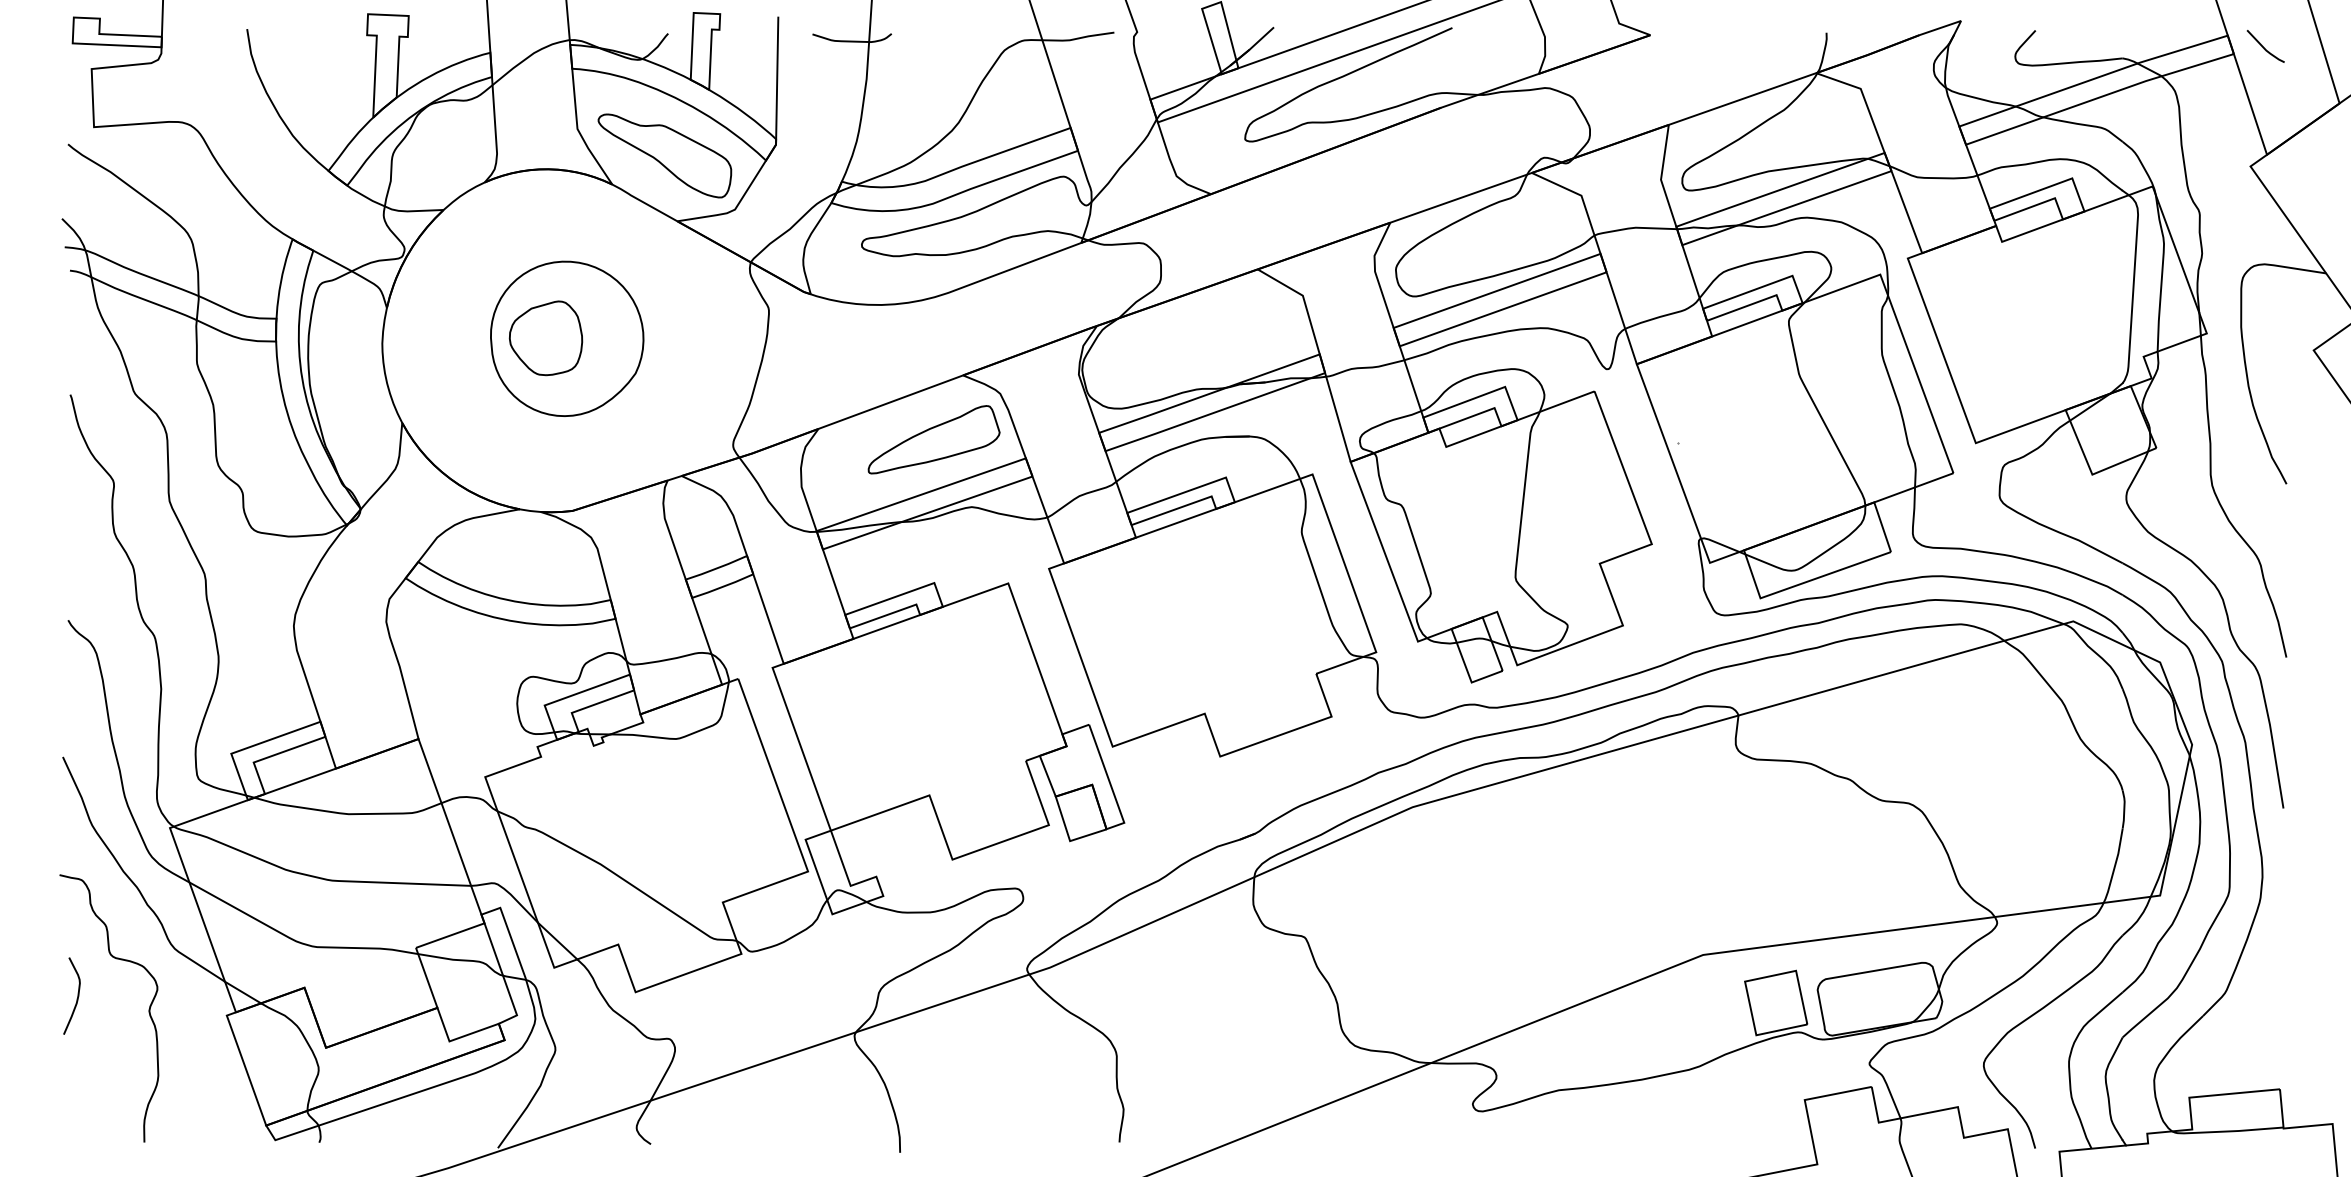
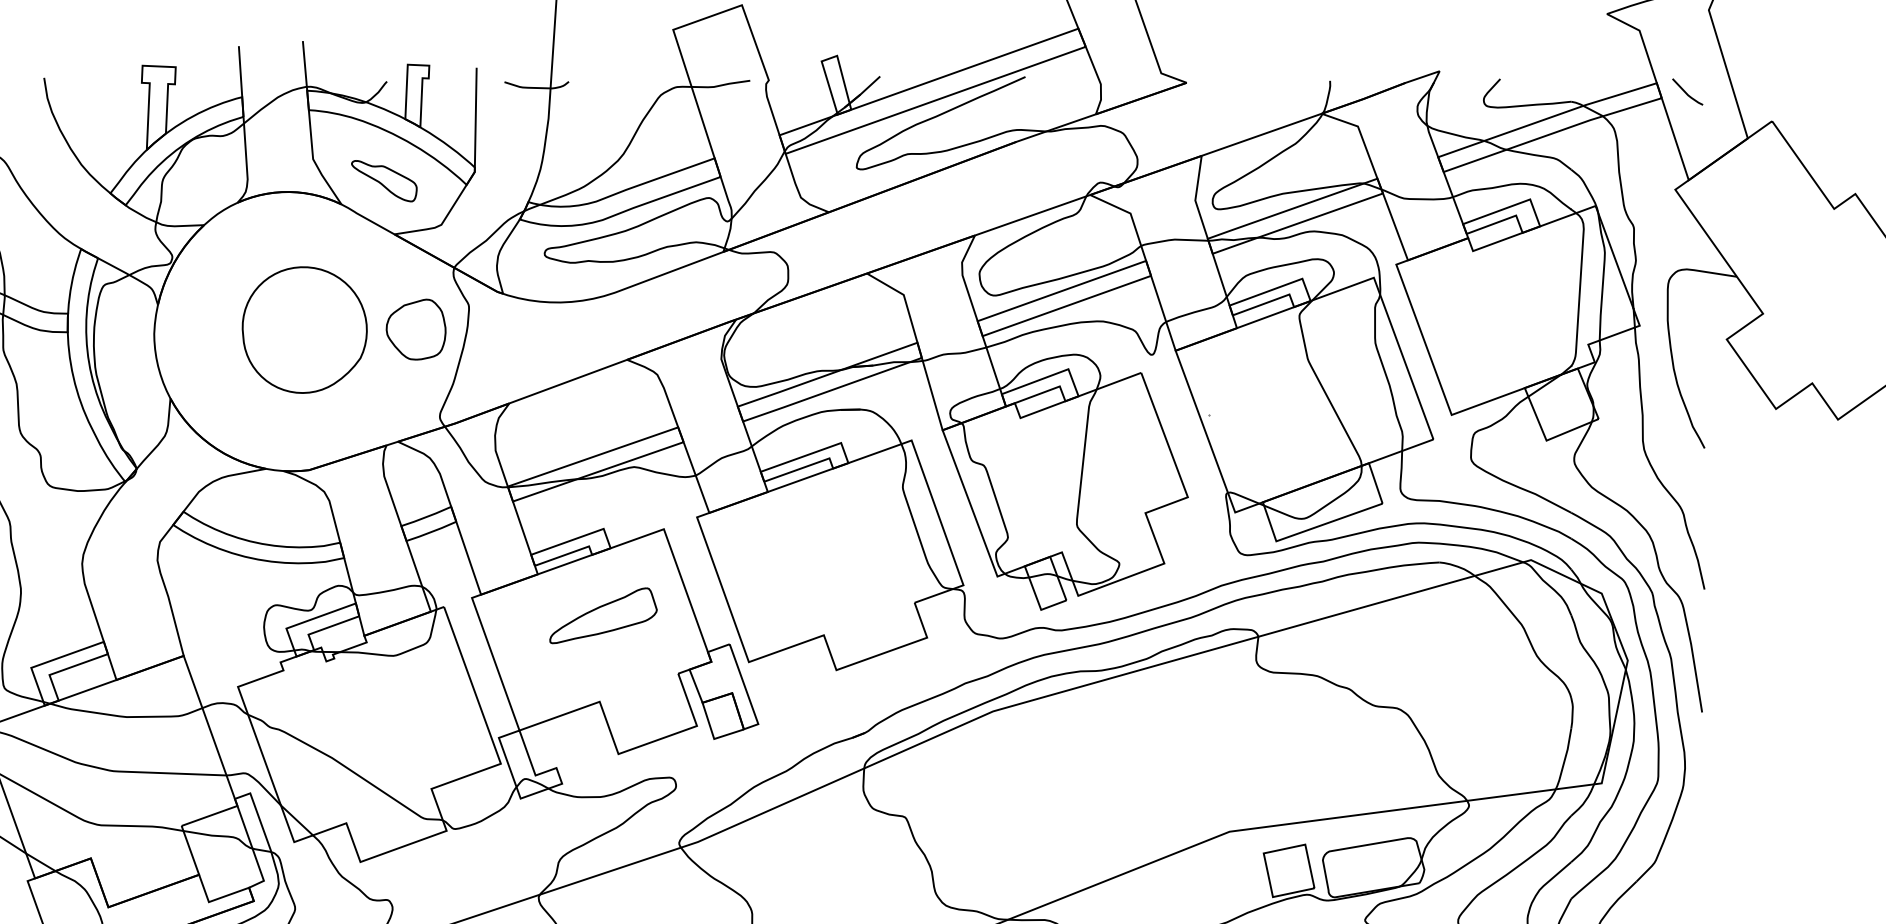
part: (664, 155) -> (383, 180), size x0.6
part: (545, 338) -> (415, 329), moved
part: (933, 439) -> (603, 615), moved

